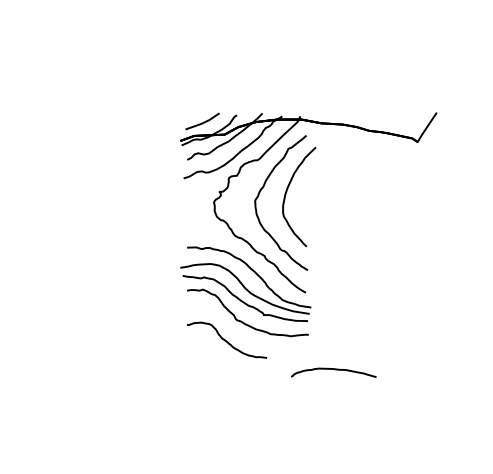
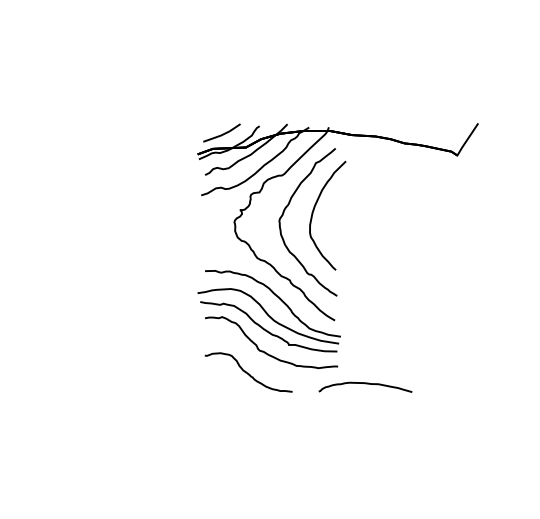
curve: (334, 370) -> (366, 384), moved

